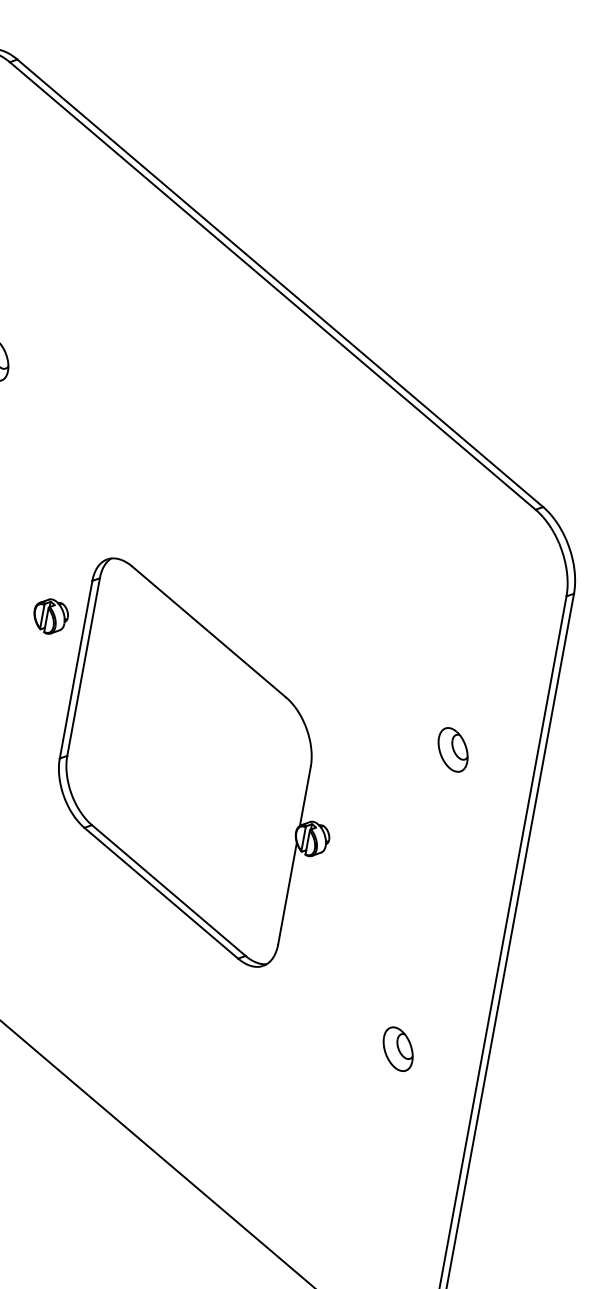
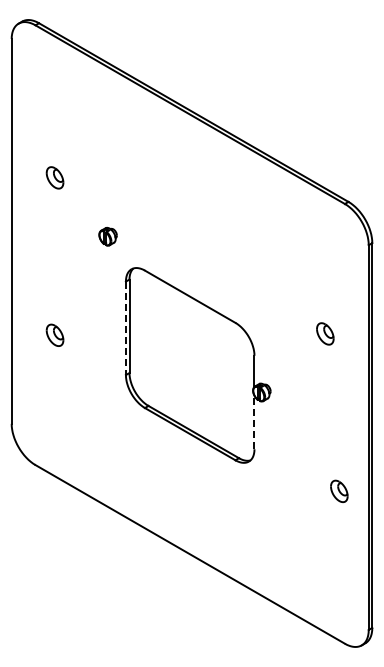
part: (49, 616) -> (107, 236), moved
line: (75, 669) -> (125, 328), solid -> dashed
line: (287, 893) -> (254, 422), solid -> dashed
part: (398, 1047) -> (339, 490), moved

